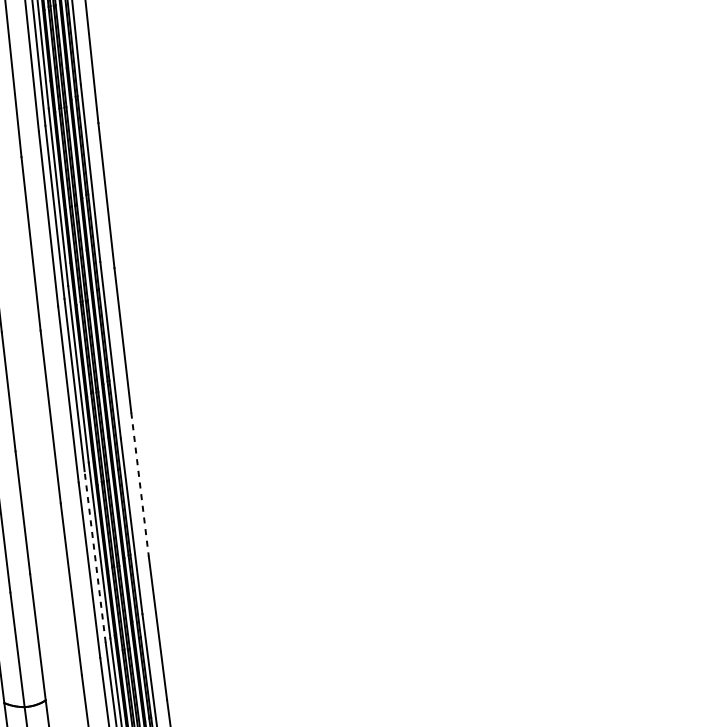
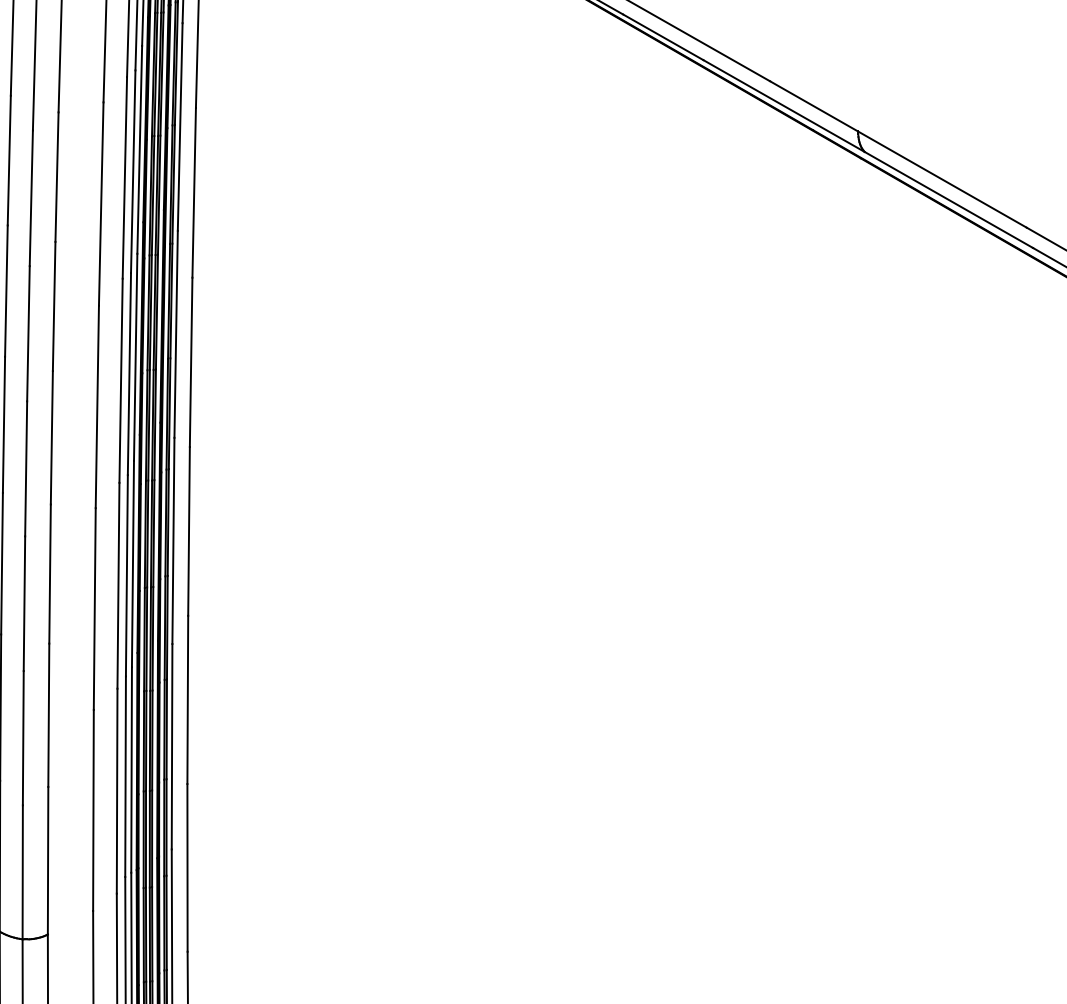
line: (139, 485) -> (187, 700), dashed -> solid
line: (95, 556) -> (125, 776), dashed -> solid

